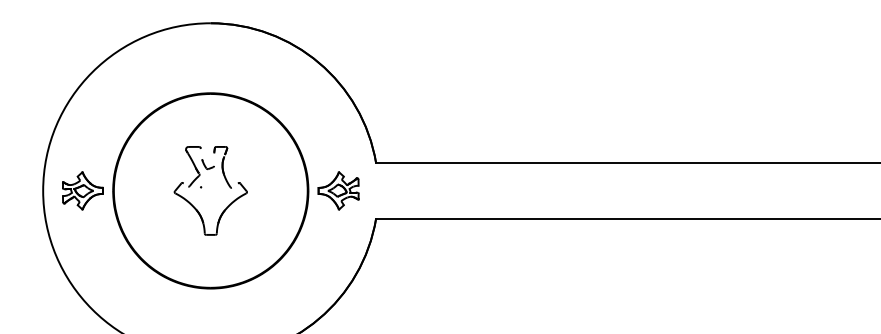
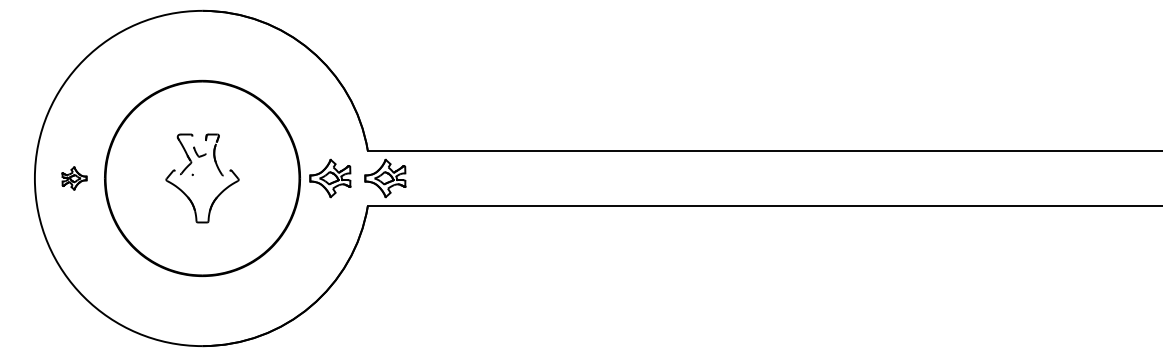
part: (82, 190) -> (74, 178), size x0.6
part: (393, 190) -> (385, 178), added

